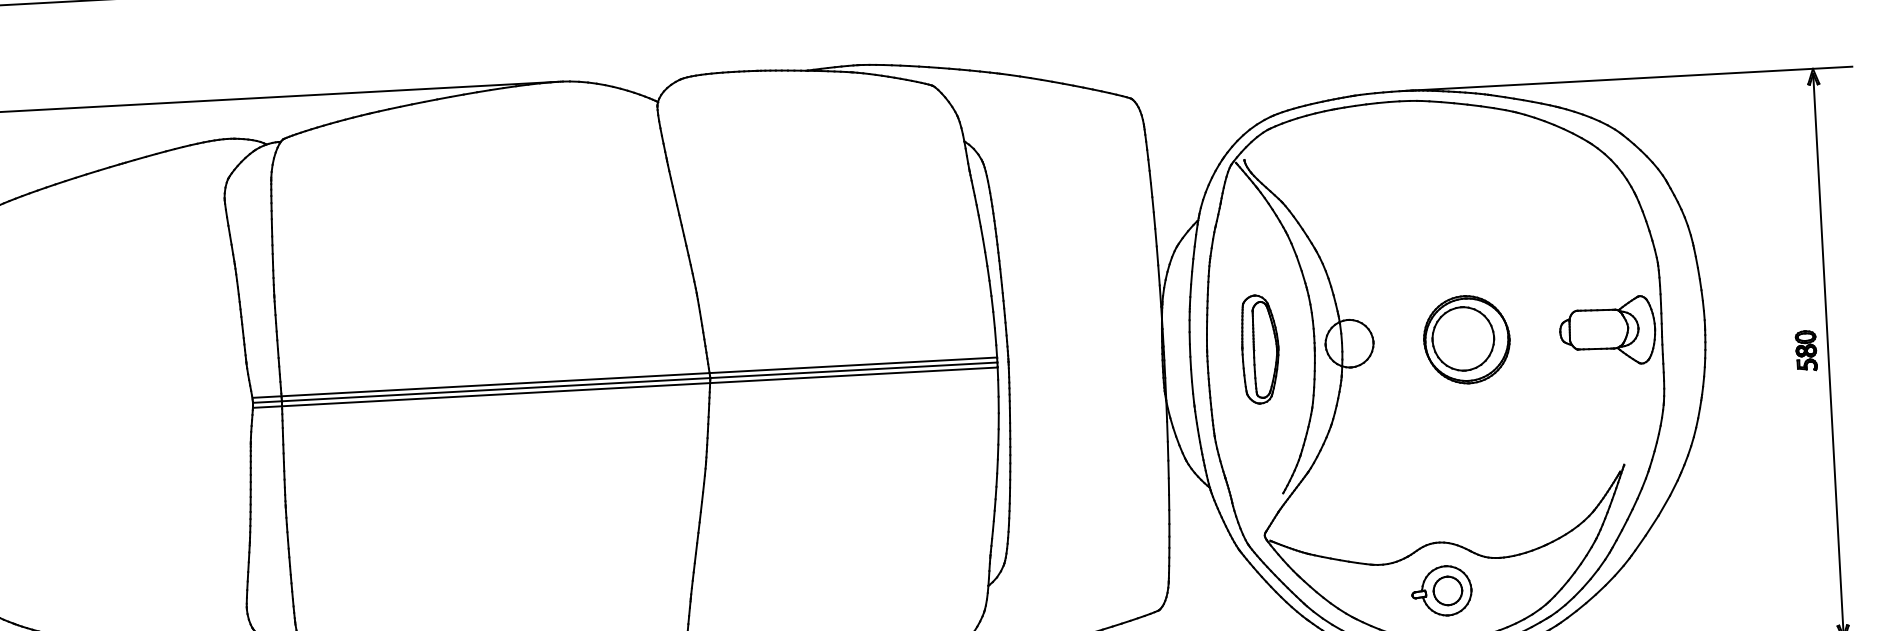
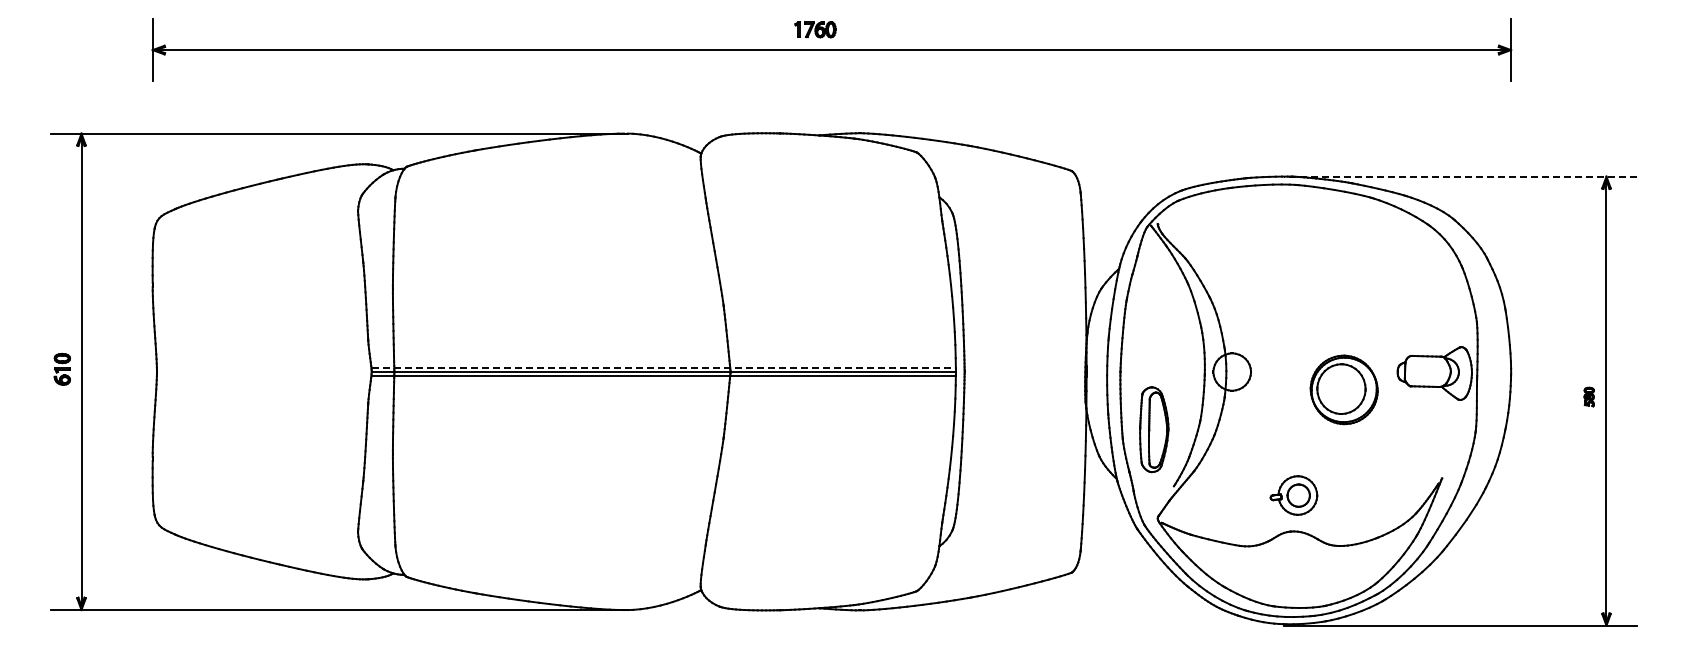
line: (1626, 78) -> (1460, 176), solid -> dashed
part: (1465, 339) -> (1343, 389), moved
part: (1260, 349) -> (1154, 429), moved
part: (1805, 350) -> (1588, 396), size x0.6
line: (625, 377) -> (664, 367), solid -> dashed
part: (1441, 591) -> (1293, 495), moved

